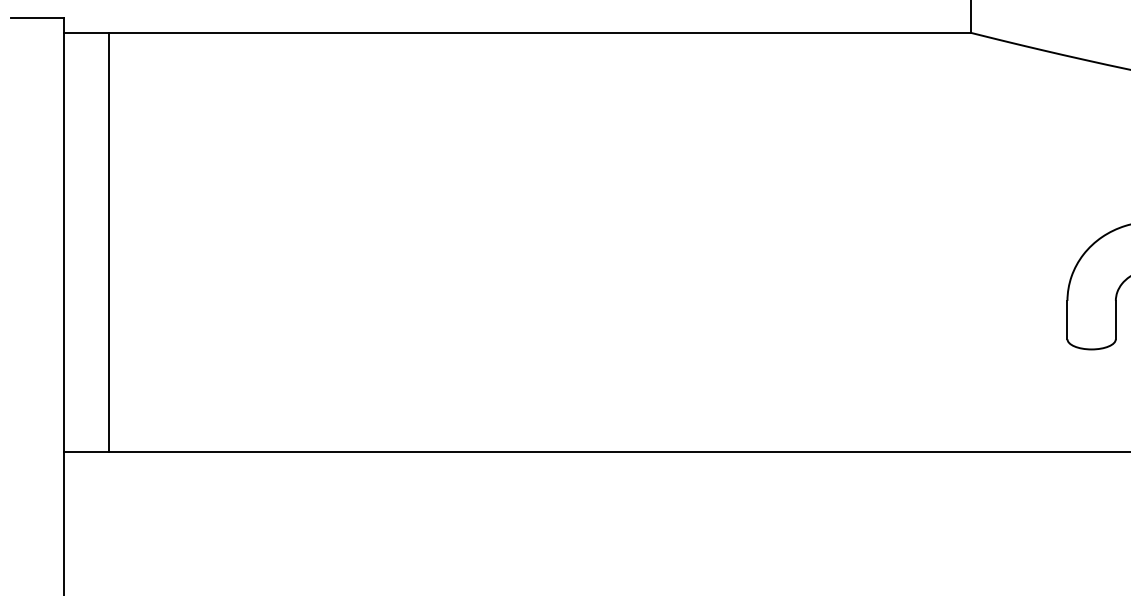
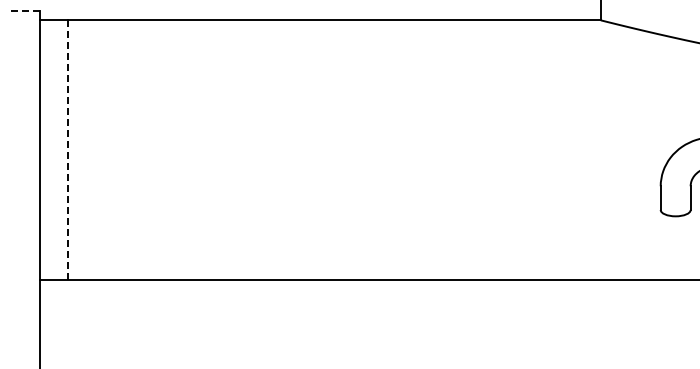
line: (36, 16) -> (22, 10), solid -> dashed
line: (109, 243) -> (67, 150), solid -> dashed

